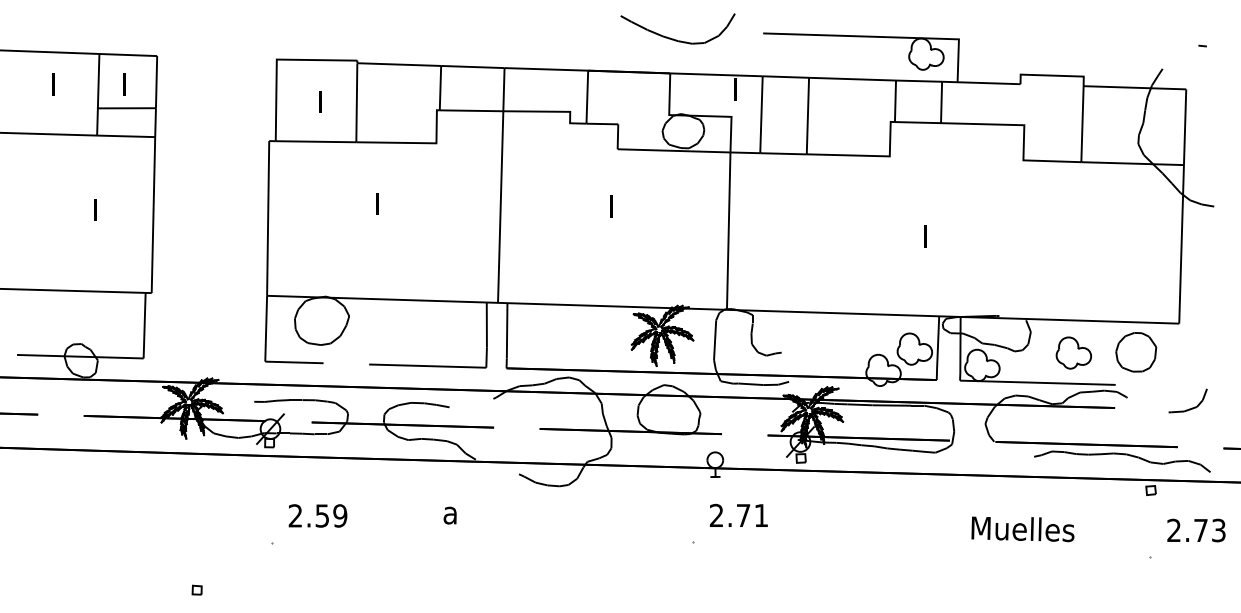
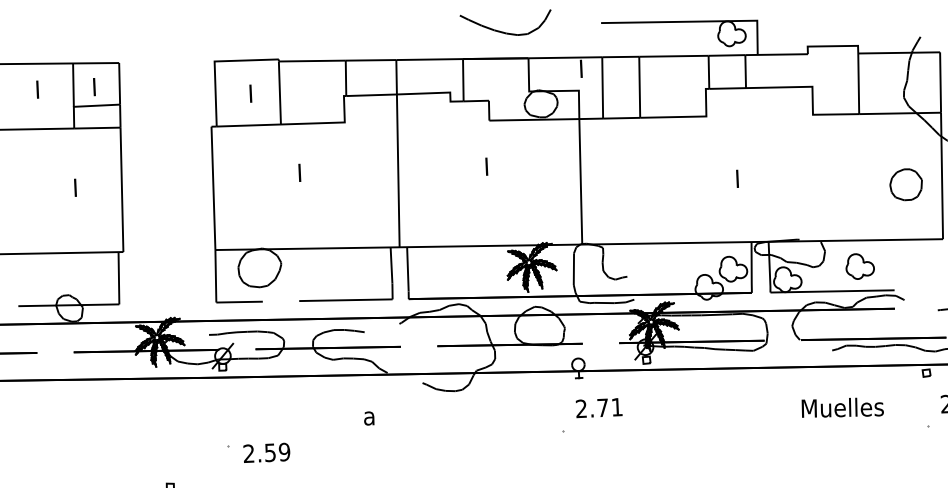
curve: (673, 38) -> (502, 31), moved
part: (1136, 352) -> (906, 184), moved
text: (317, 515) -> (266, 452), moved
text: (1022, 529) -> (842, 408), moved

